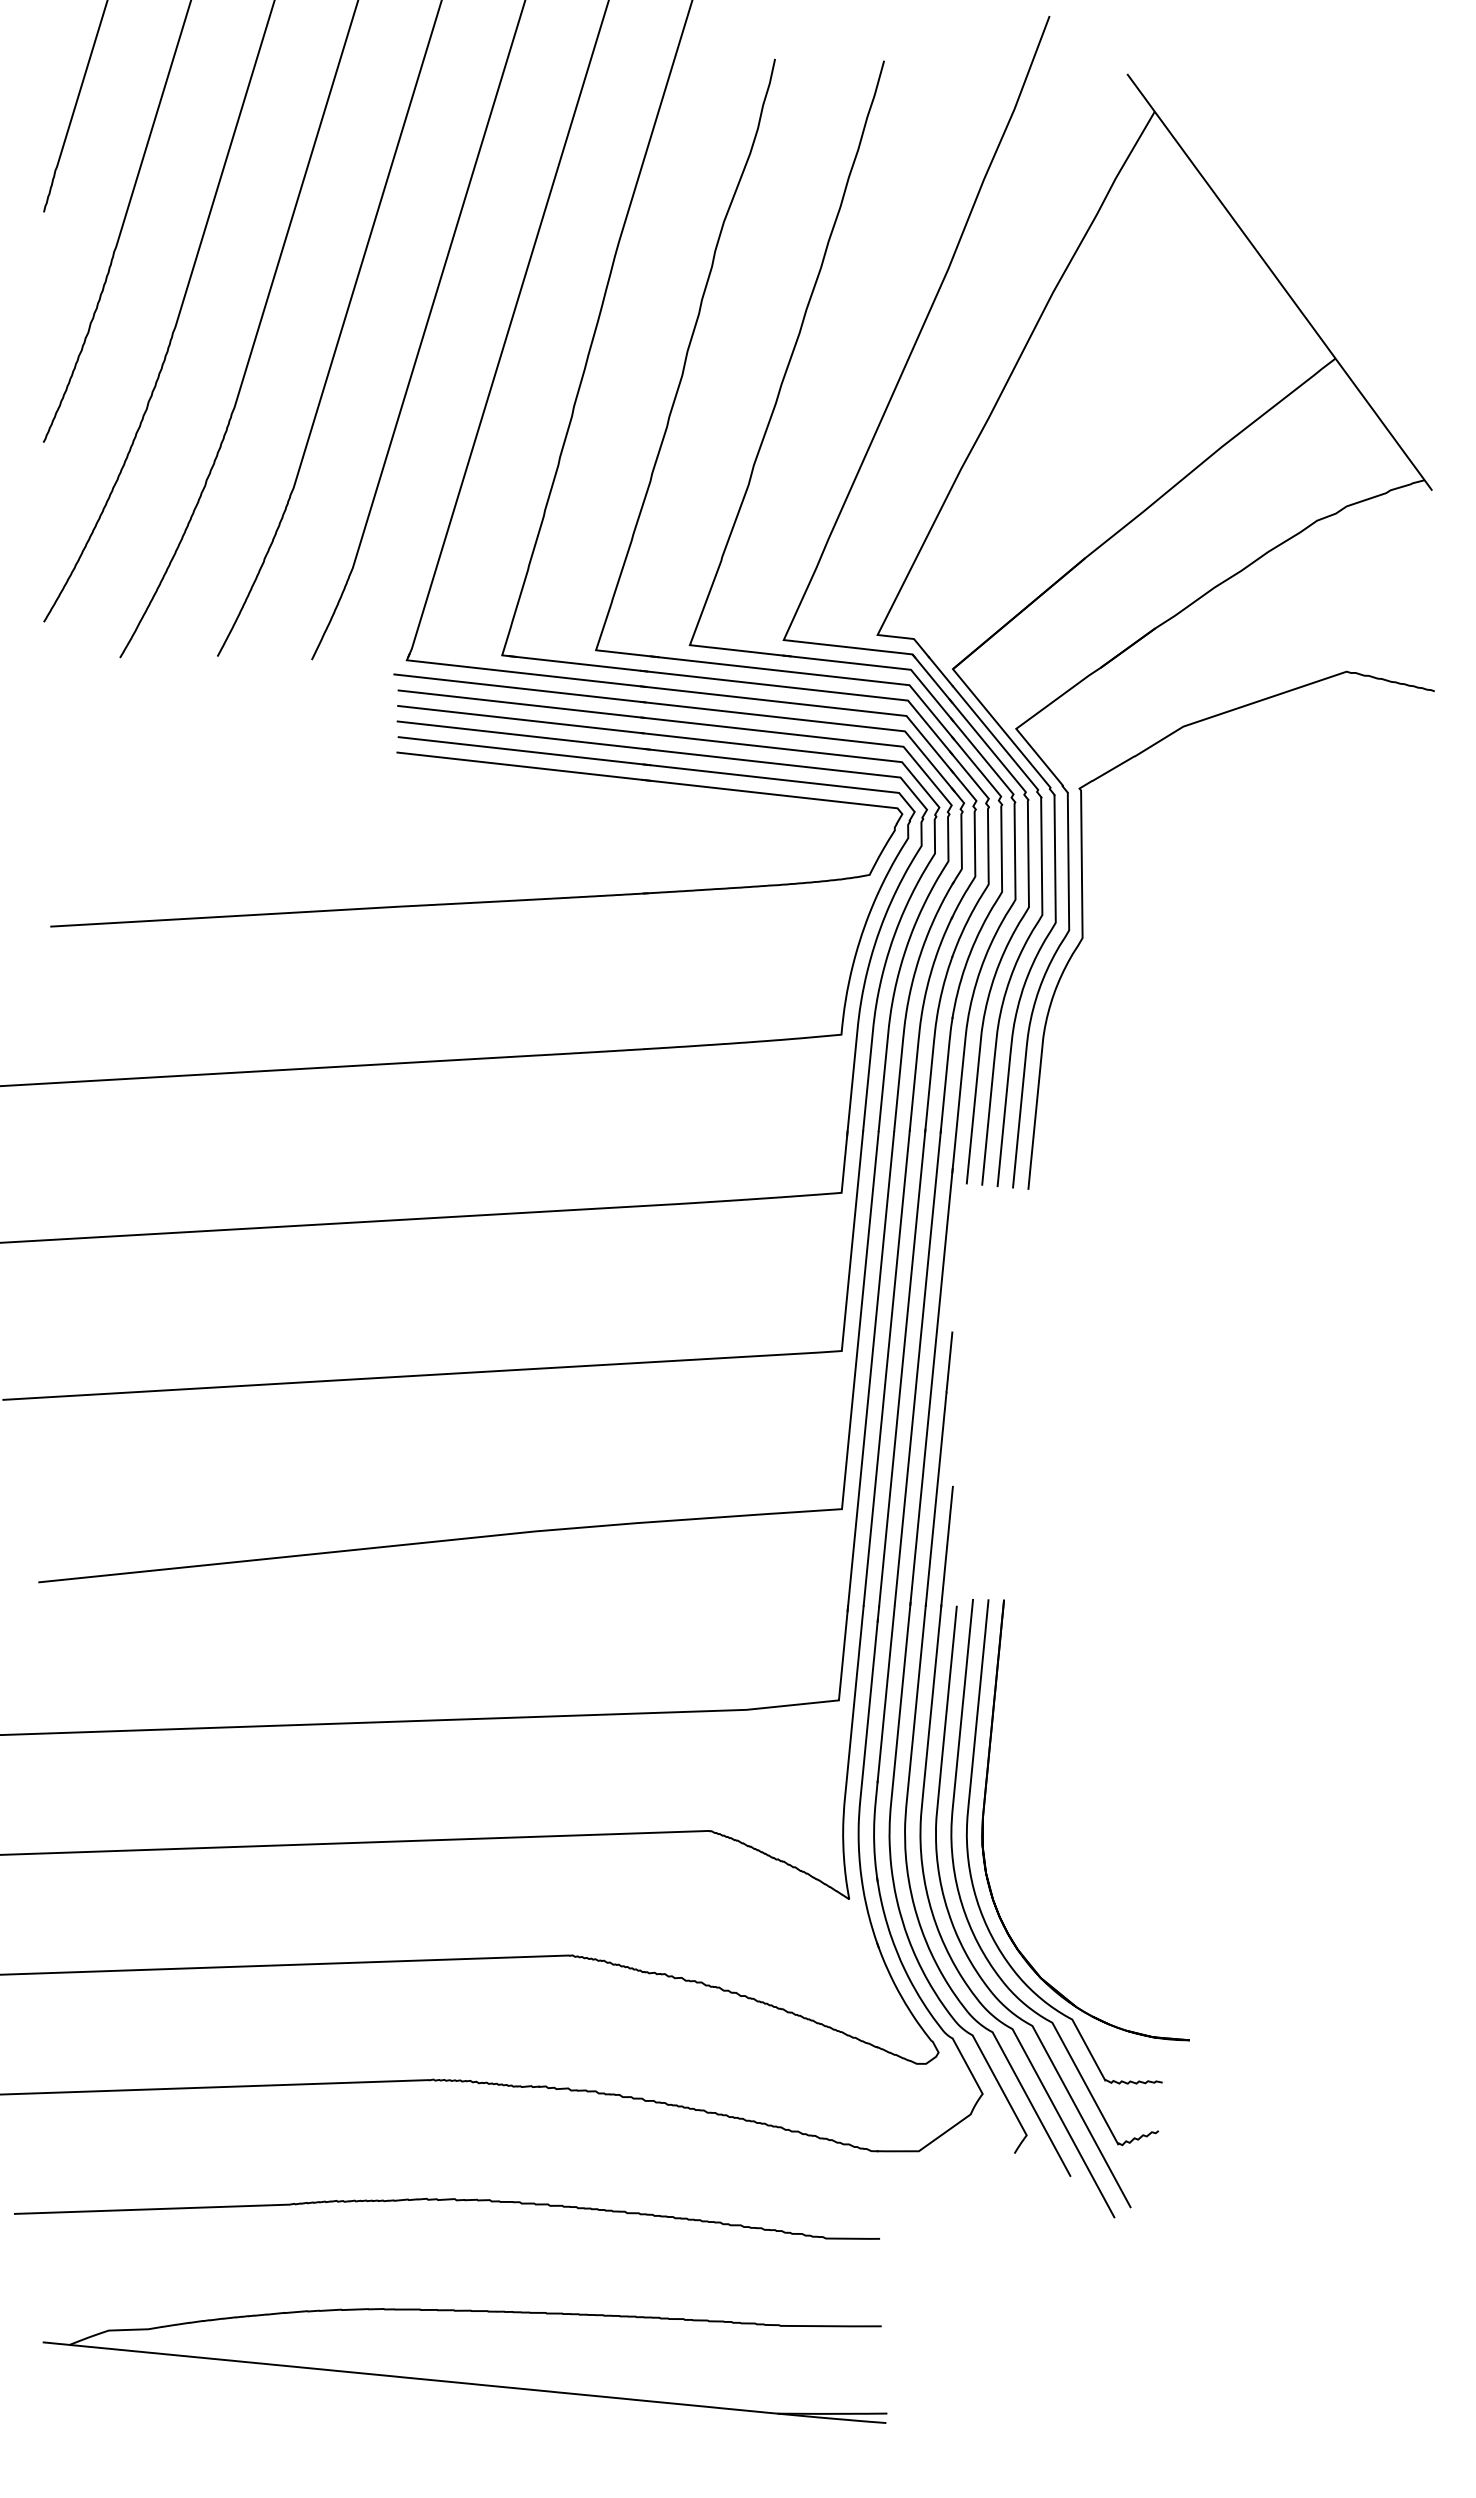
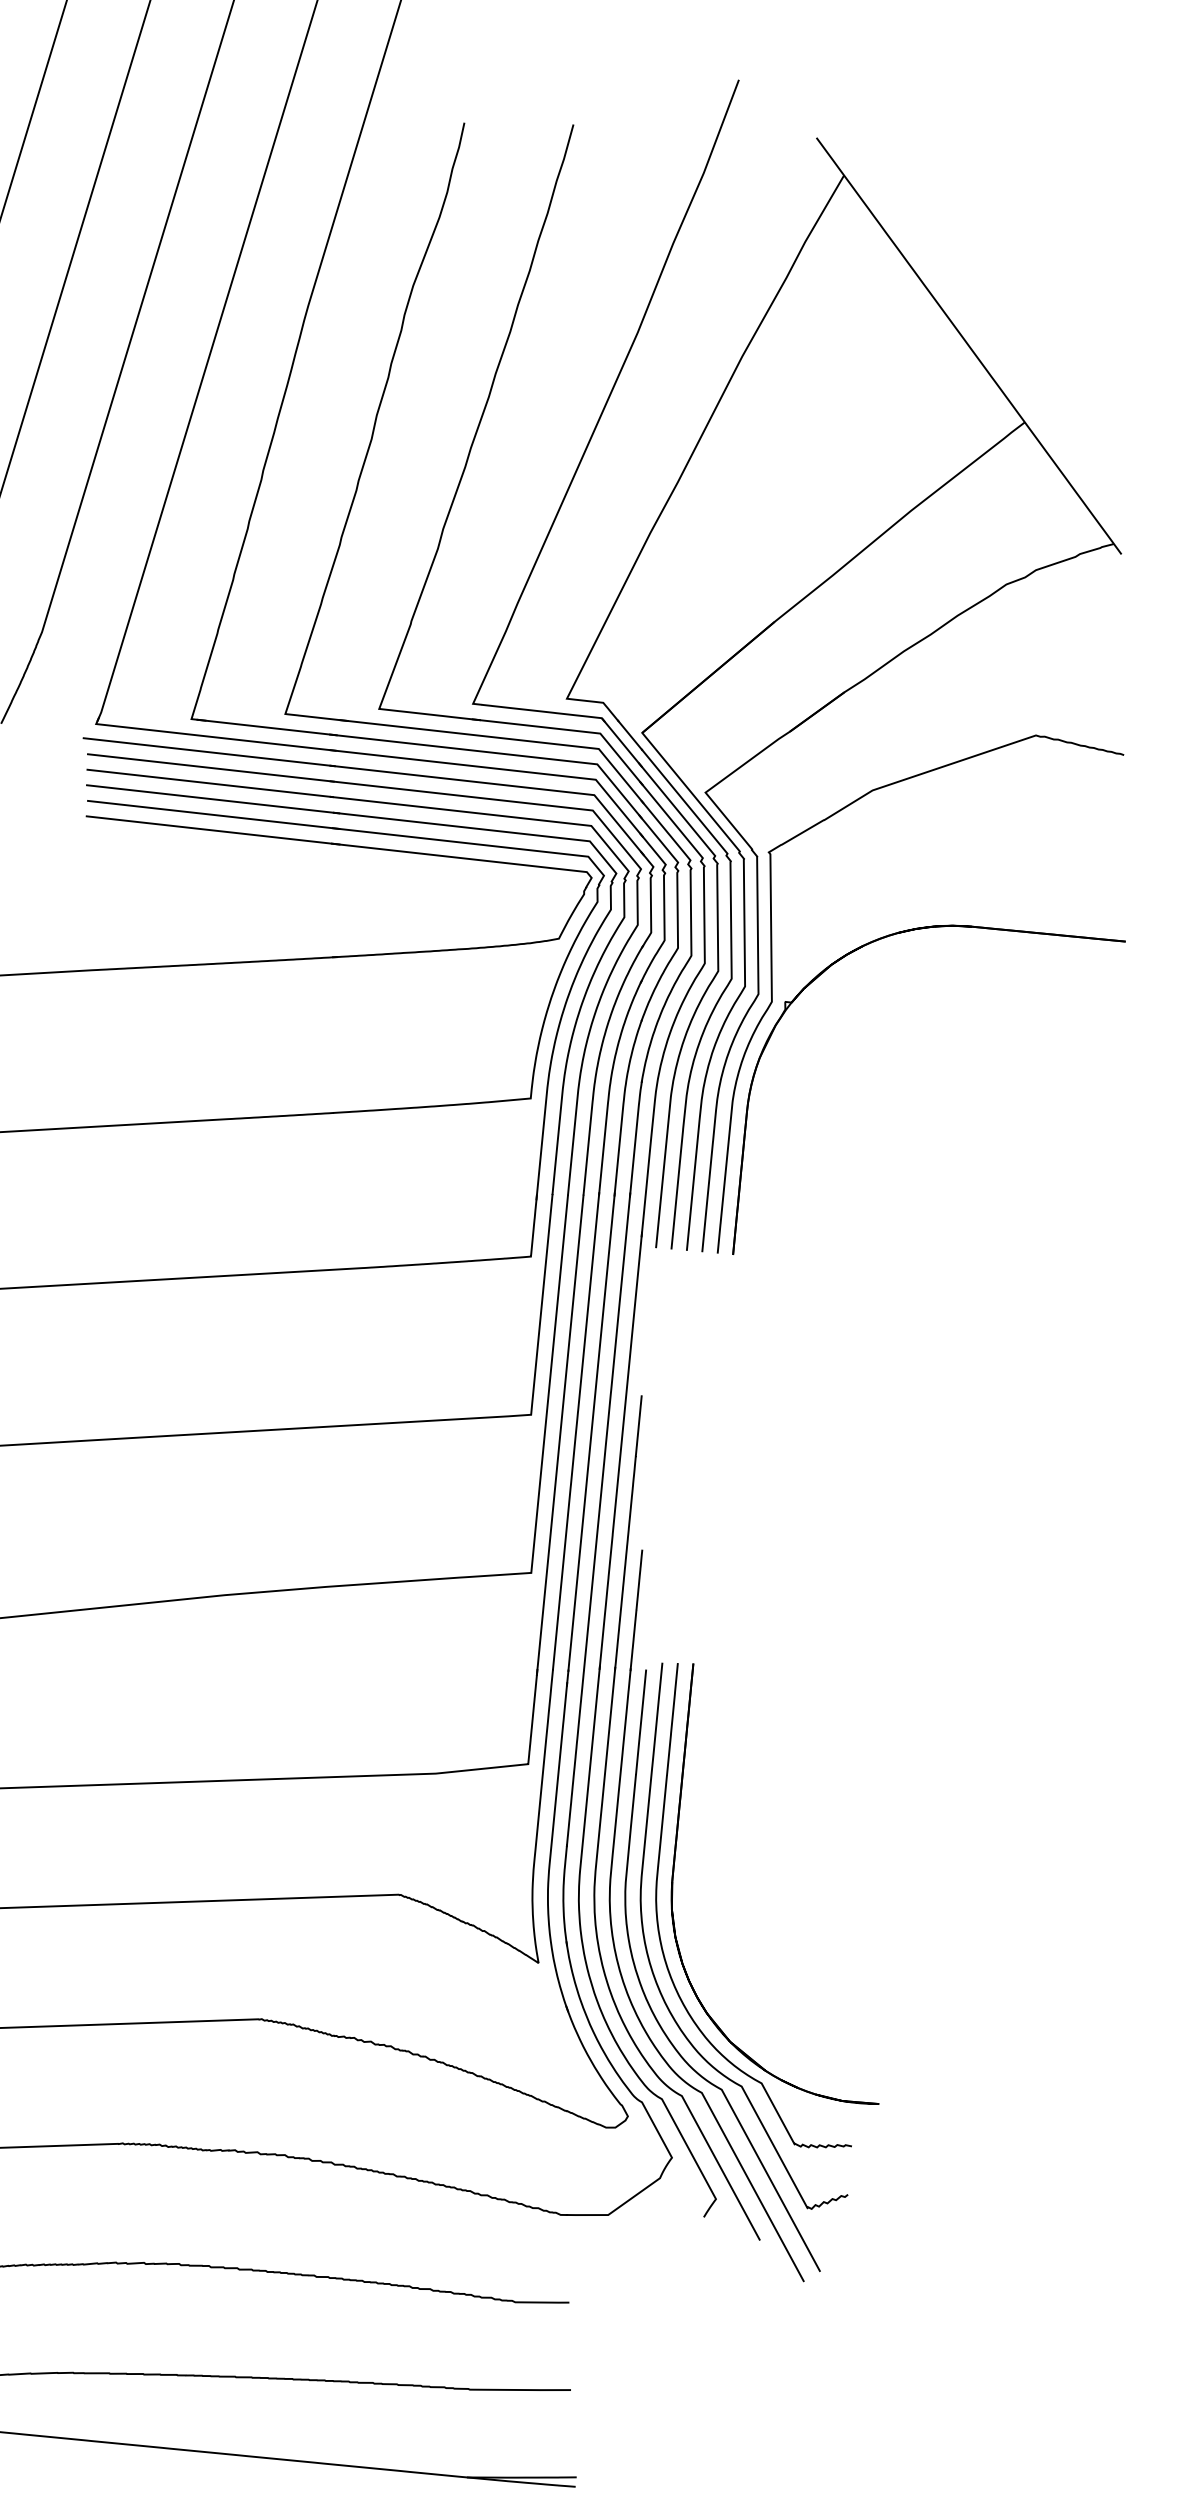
part: (1168, 886) -> (857, 950), added

